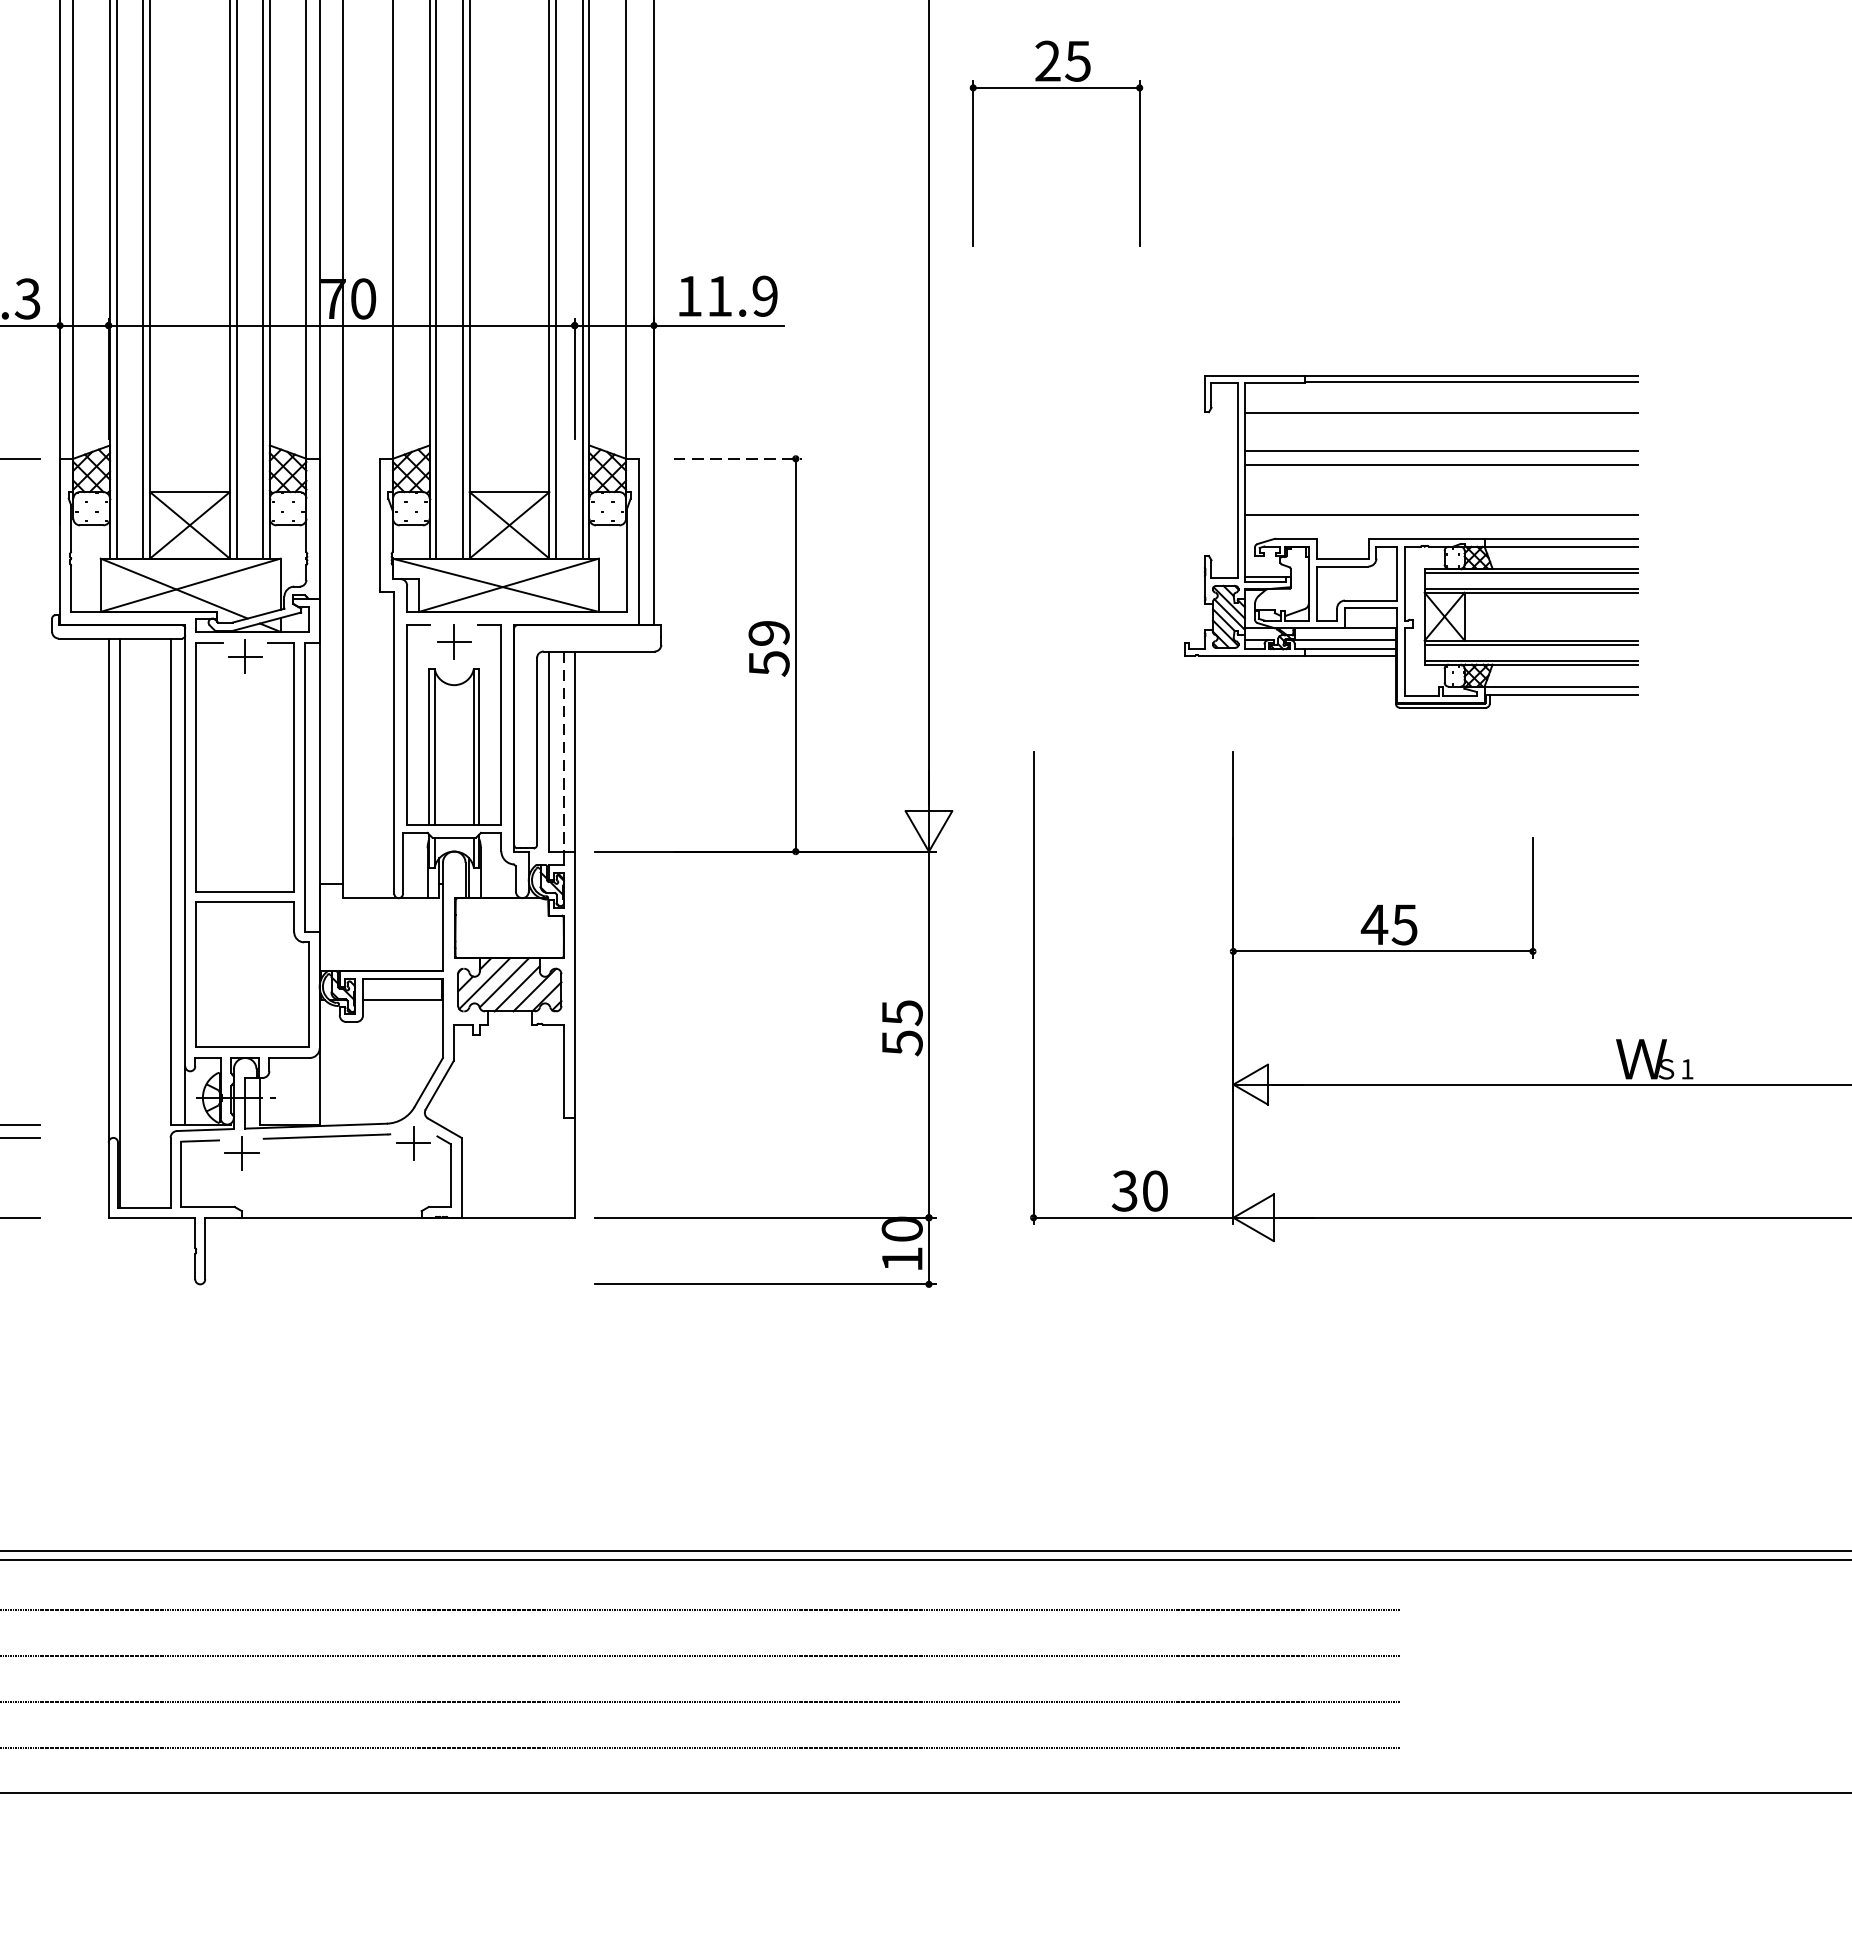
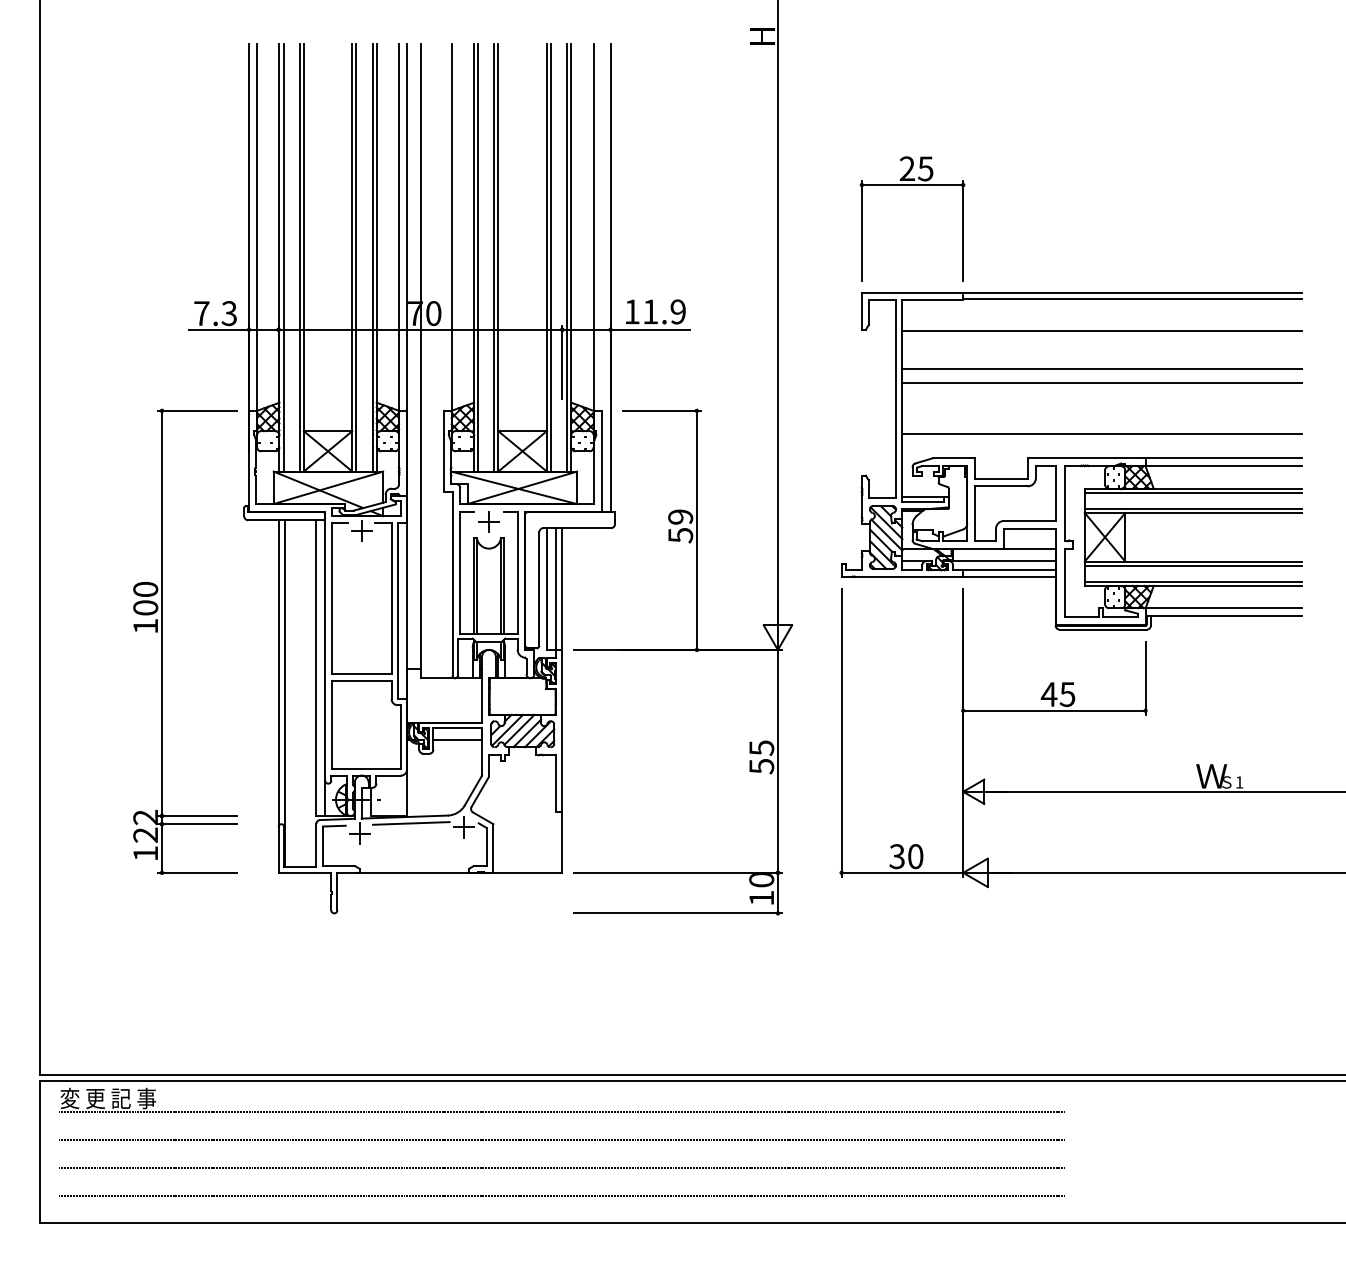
part: (1056, 88) -> (912, 185), moved
line: (739, 458) -> (662, 410), dashed -> solid
part: (1411, 542) -> (1071, 461), size x1.67
line: (563, 752) -> (555, 589), dashed -> solid

